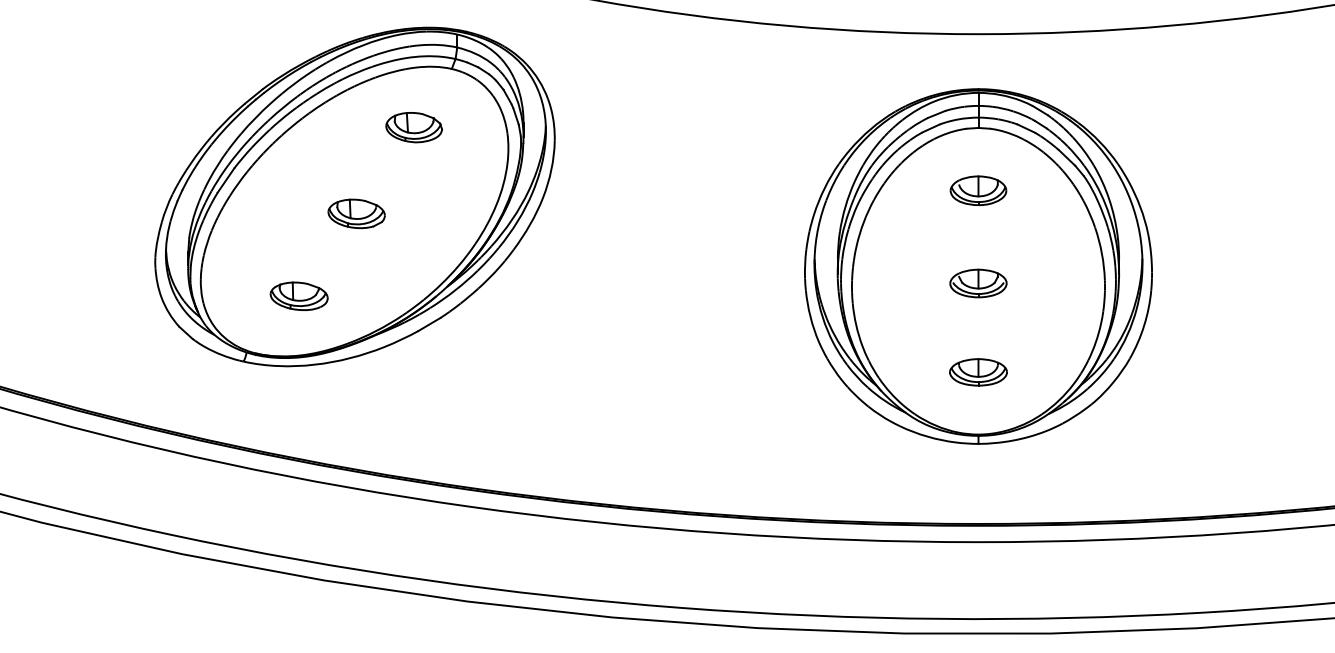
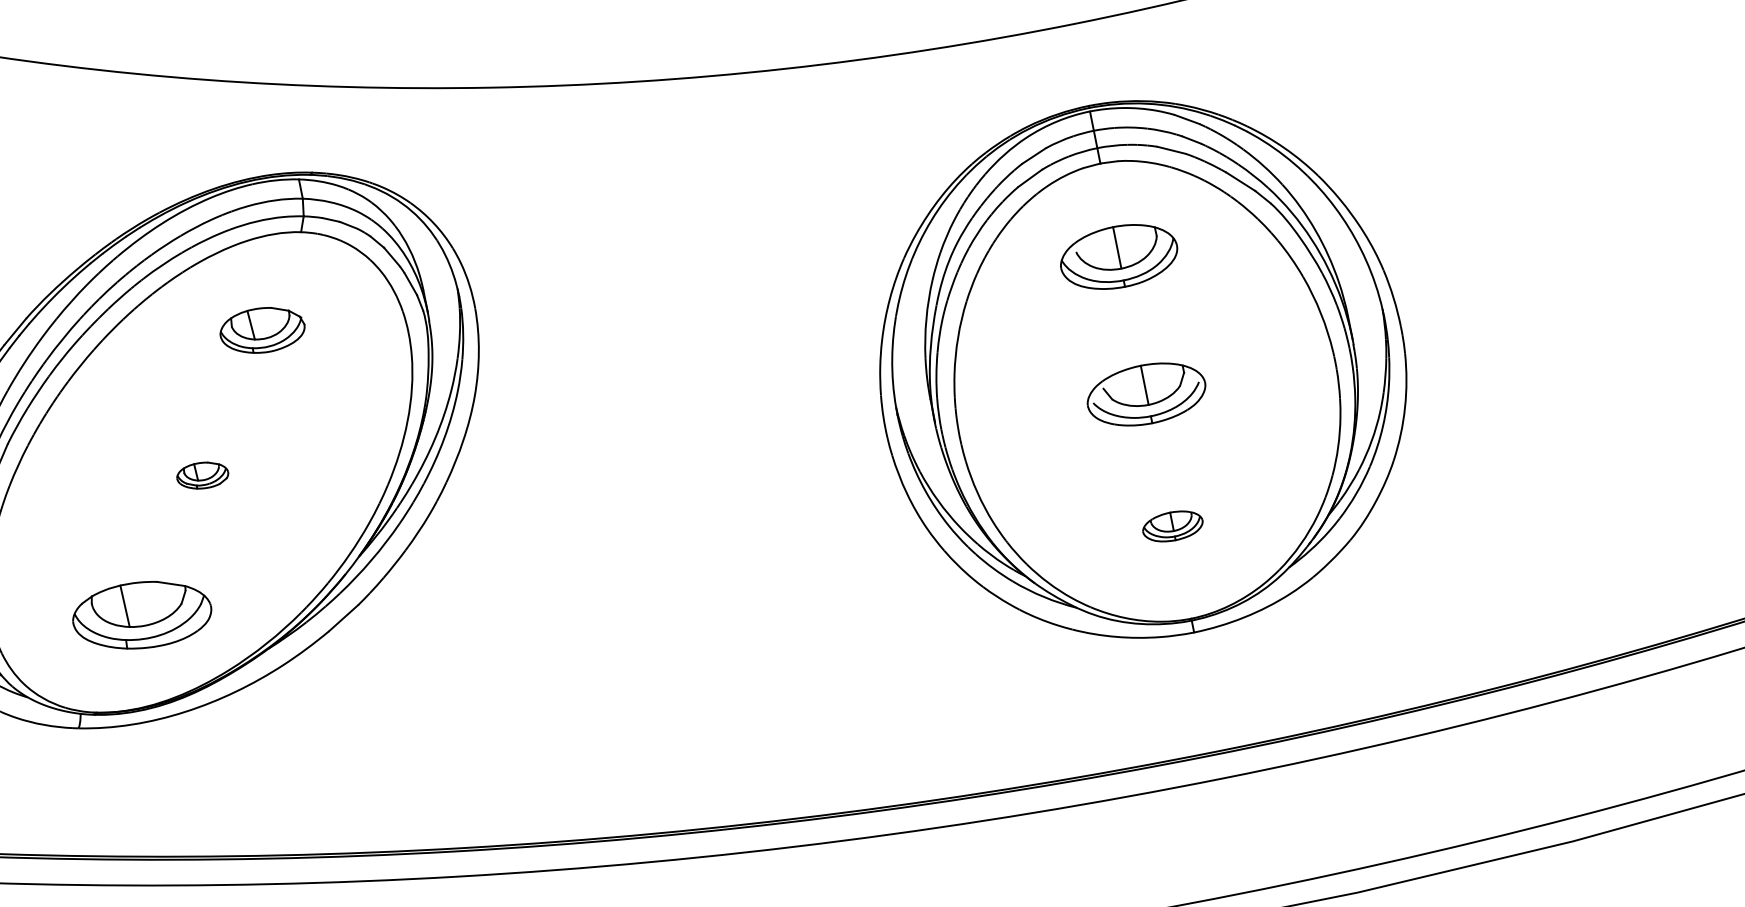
part: (978, 190) -> (1118, 256), size x1.4
part: (356, 213) -> (202, 475), size x0.6
part: (978, 283) -> (1146, 394), size x1.4
part: (298, 295) -> (140, 613), size x1.6
part: (978, 372) -> (1172, 526), size x0.7

